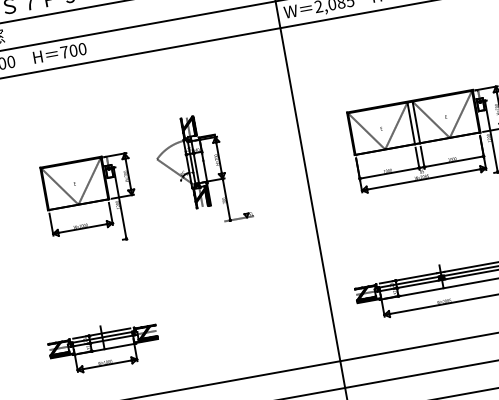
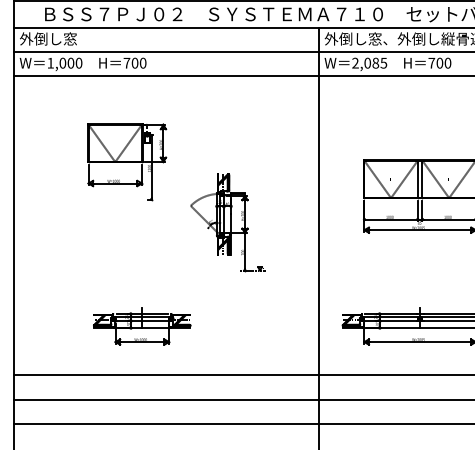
part: (201, 170) -> (227, 222), moved
part: (92, 202) -> (127, 162), moved
part: (104, 347) -> (142, 326), moved

